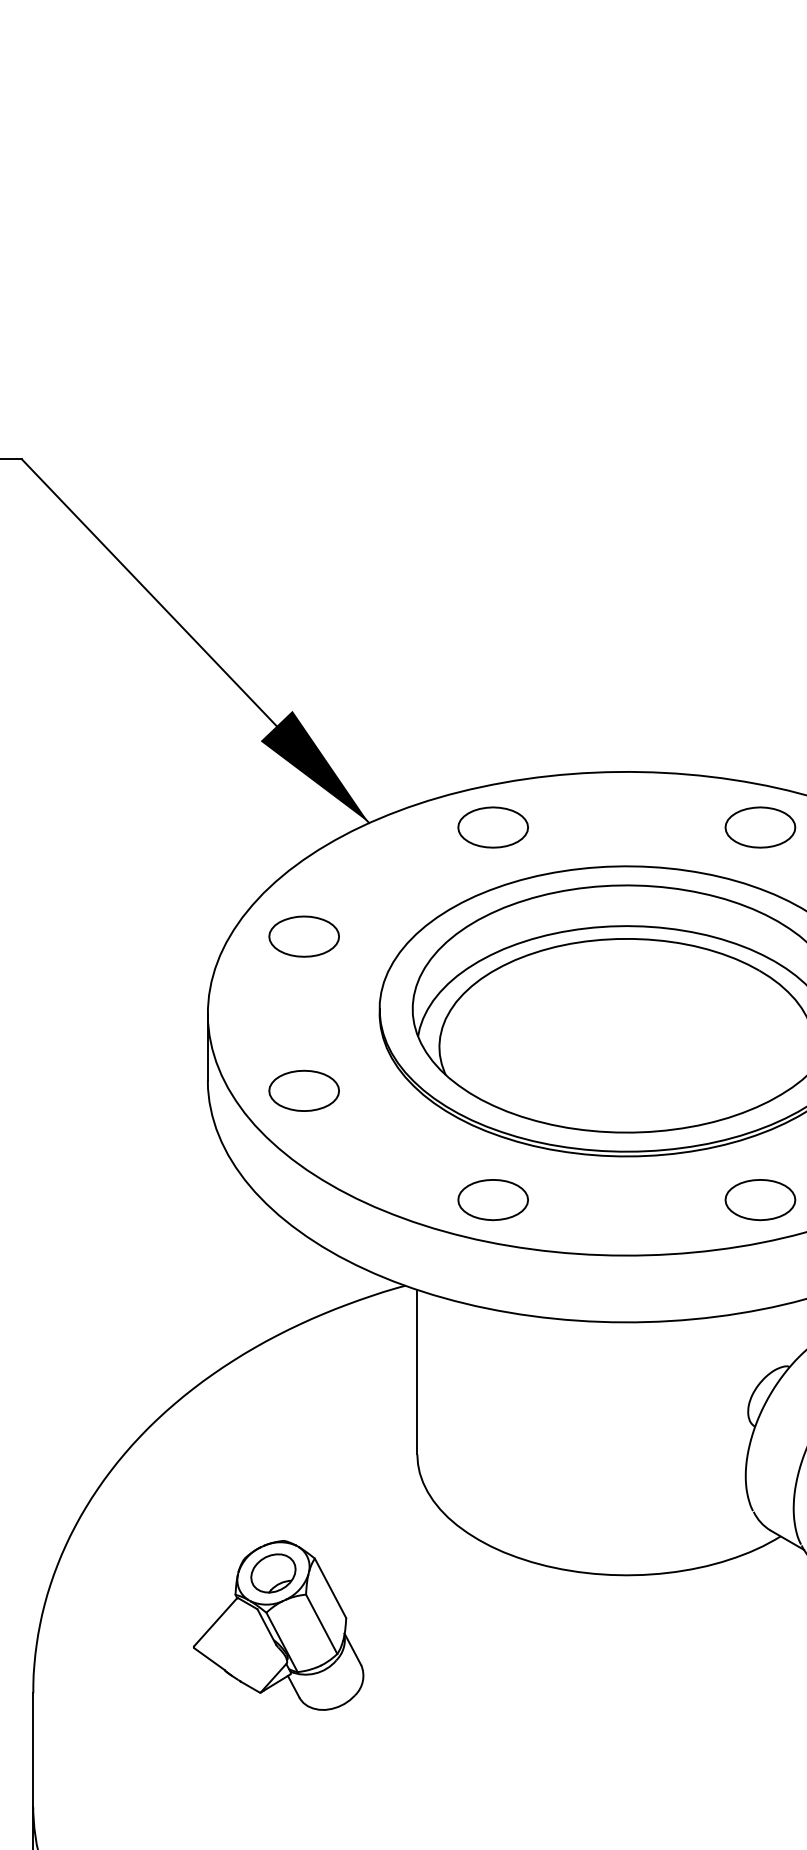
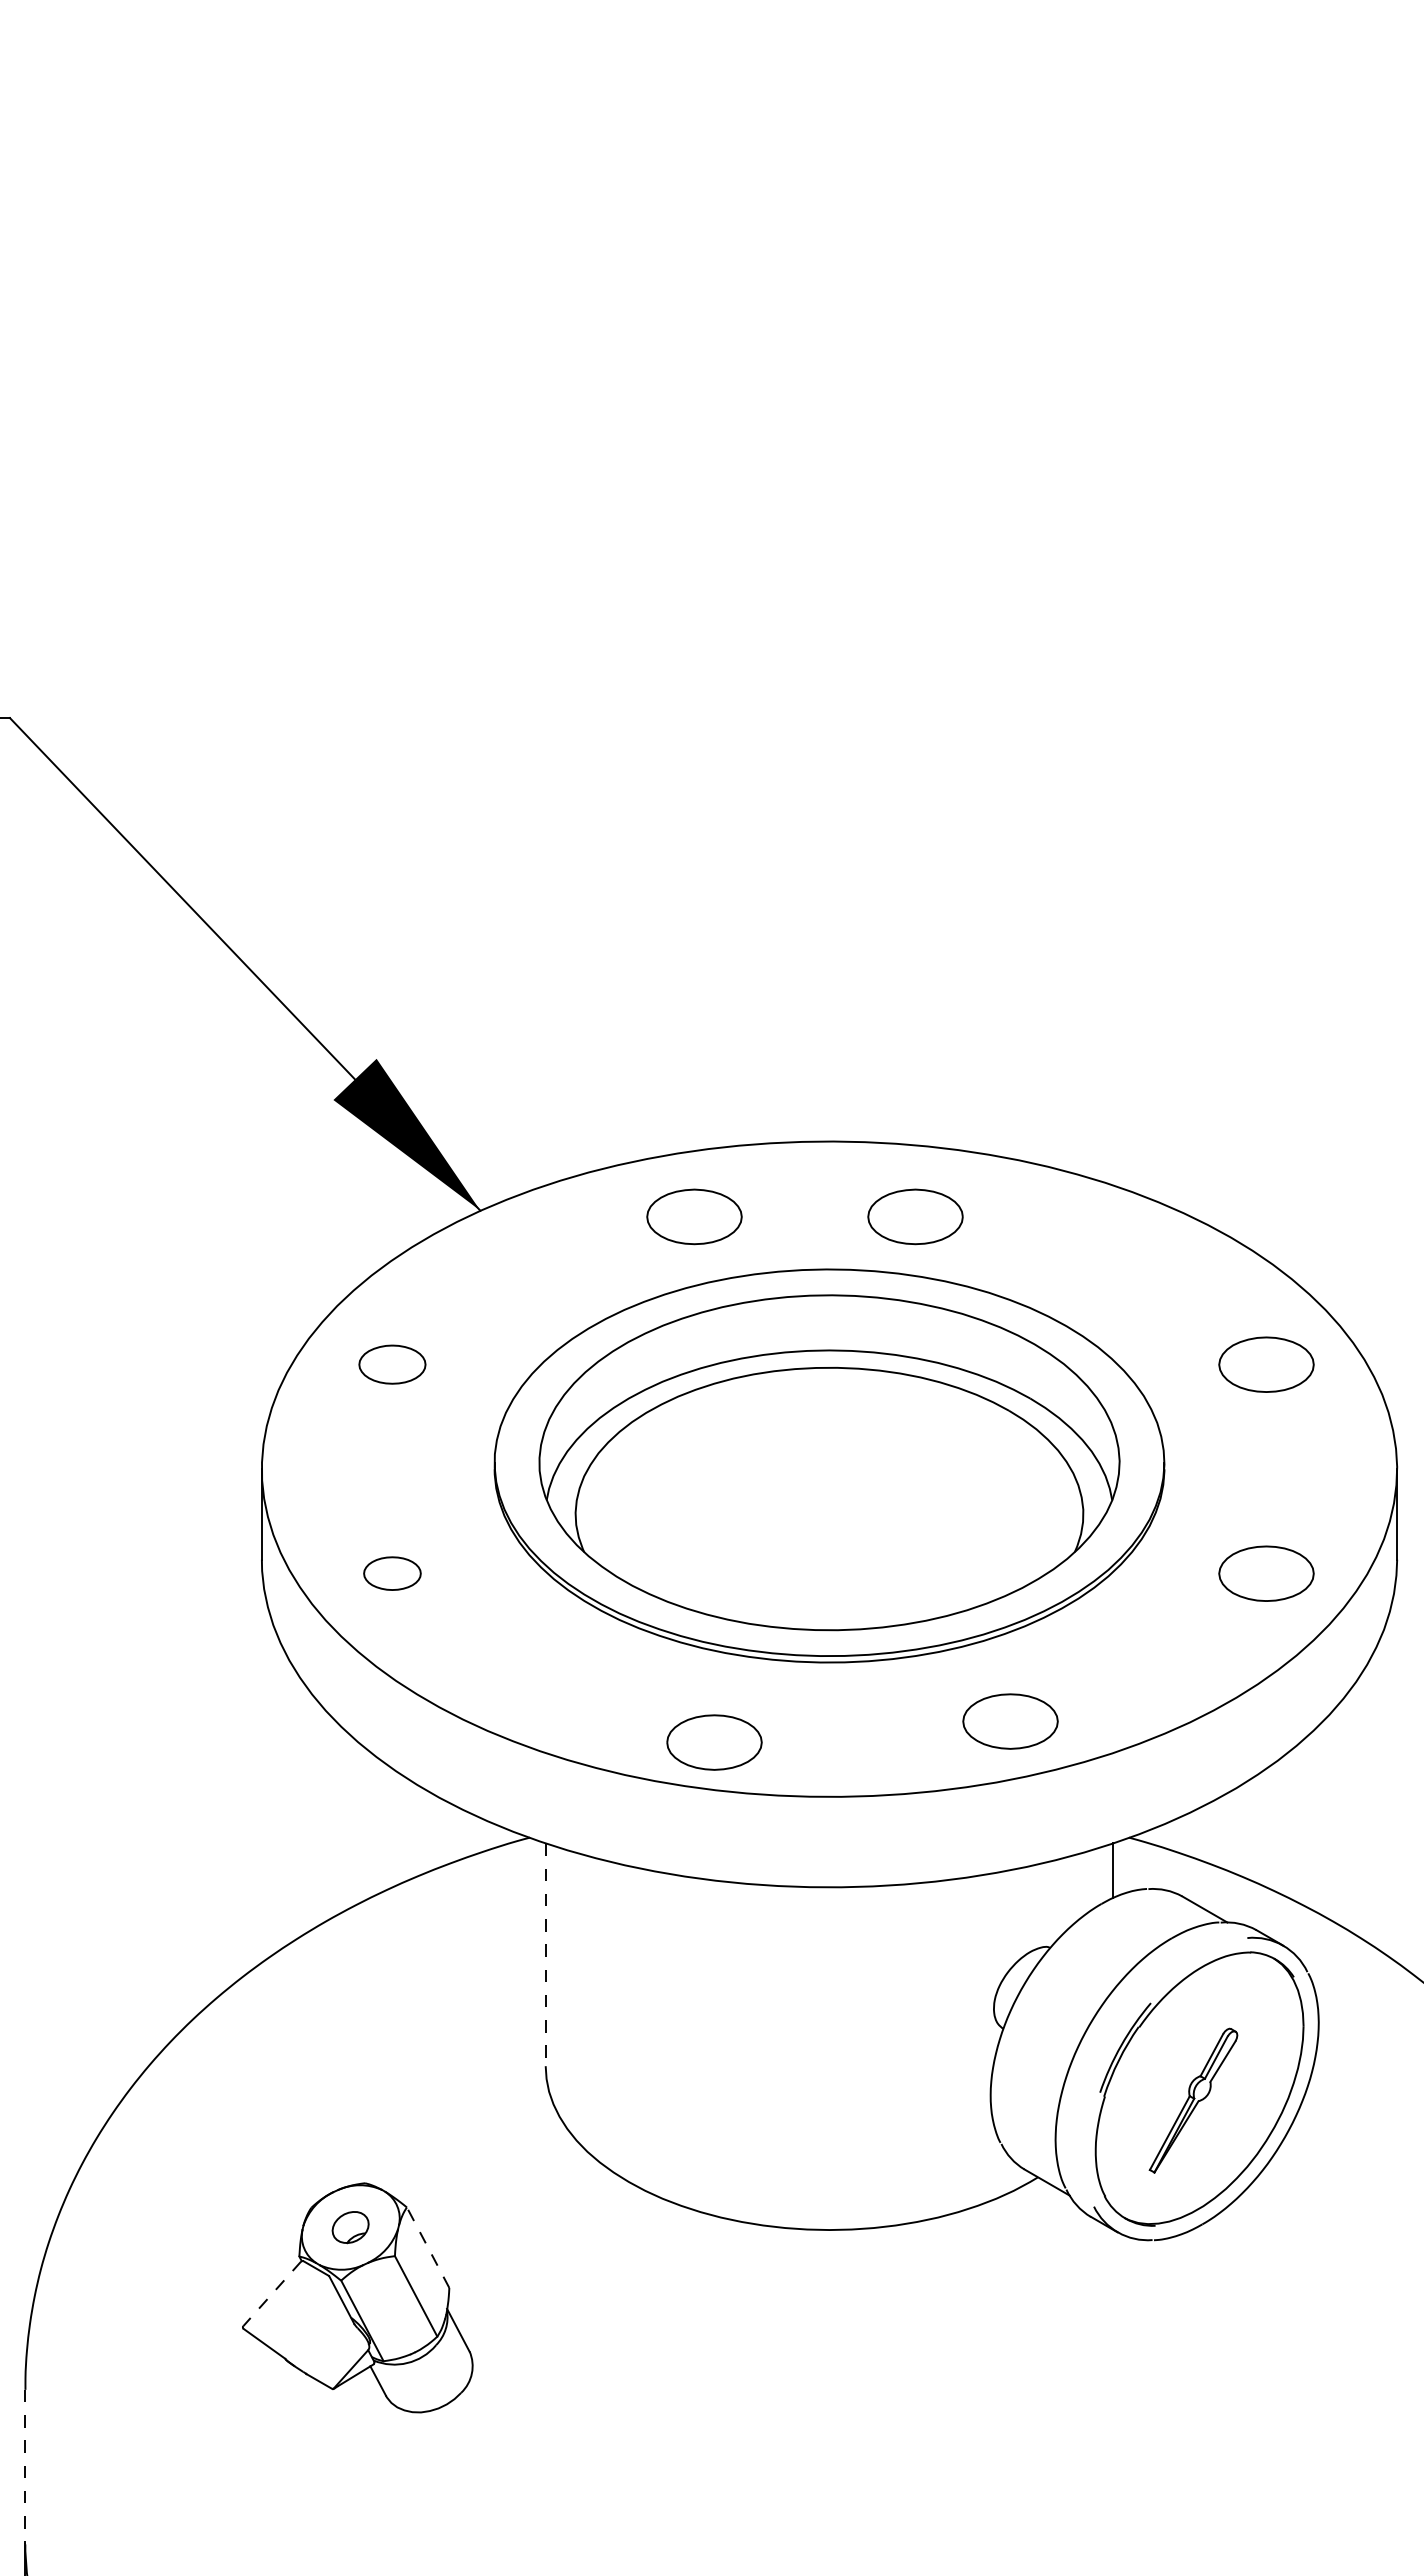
part: (493, 827) -> (694, 1216), moved
part: (760, 827) -> (915, 1216), moved
part: (304, 936) -> (392, 1364), size x0.7
part: (304, 1090) -> (392, 1573), size x0.6
part: (493, 1199) -> (714, 1742), moved
line: (417, 1372) -> (545, 1955), solid -> dashed
part: (273, 1573) -> (350, 2227), size x0.6
line: (330, 1588) -> (427, 2247), solid -> dashed
line: (214, 1622) -> (271, 2294), solid -> dashed
line: (33, 1750) -> (25, 2467), solid -> dashed

